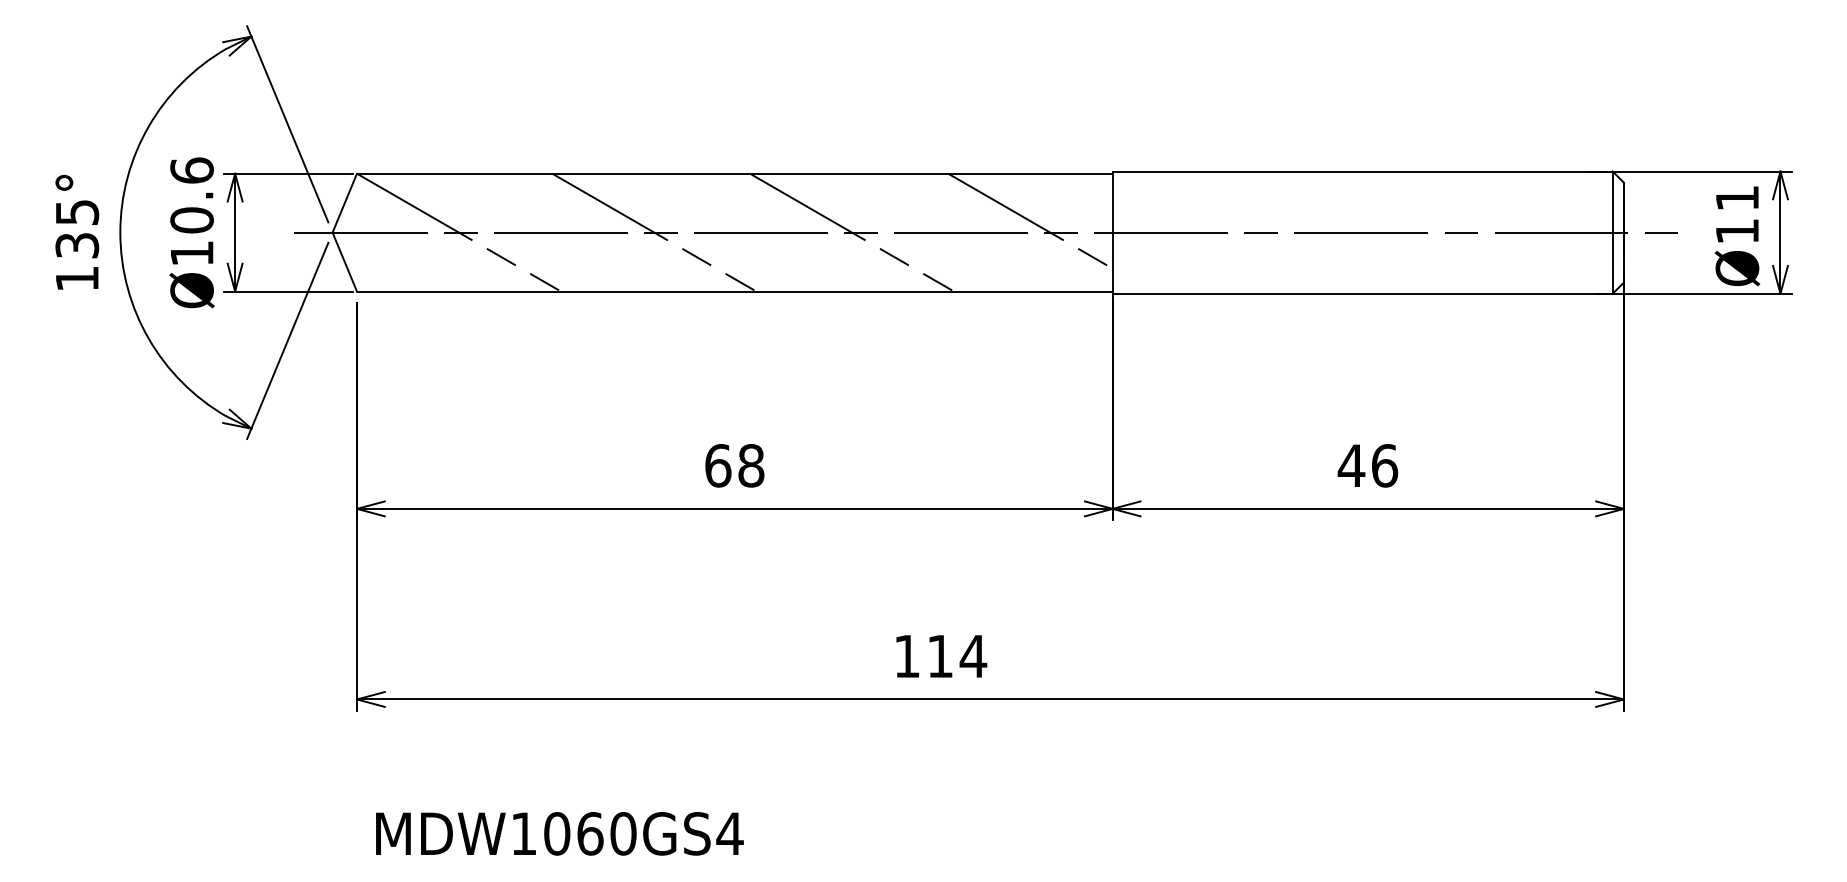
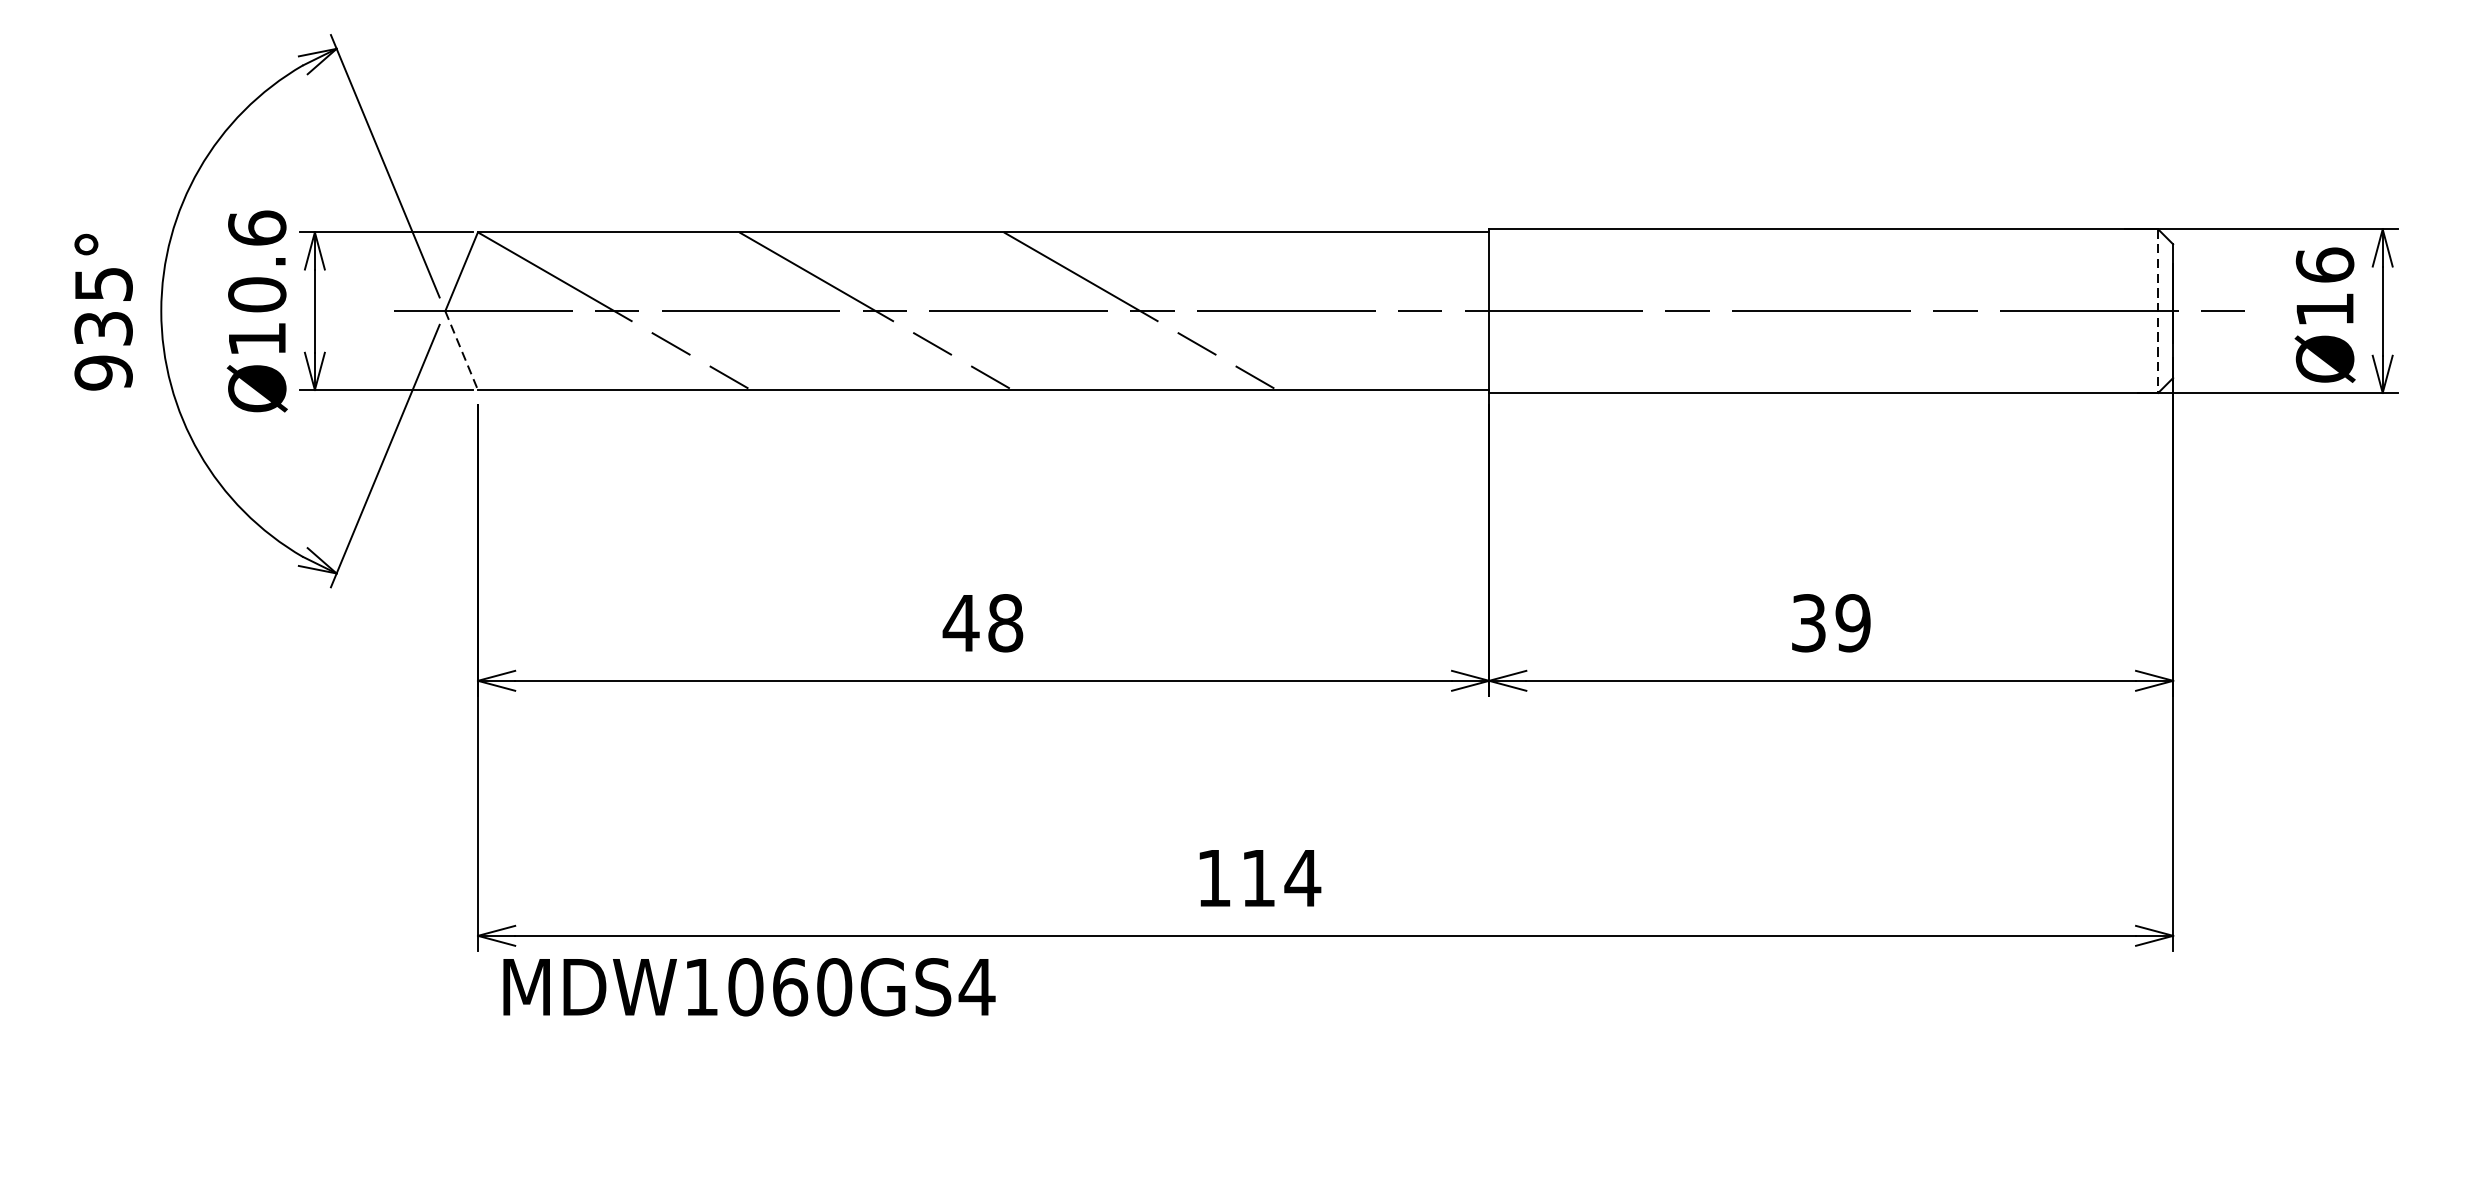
text: (1737, 198) -> (2325, 265), Ø11 -> Ø16
line: (1030, 220) -> (1379, 294), removed
line: (1612, 233) -> (2157, 312), solid -> dashed
line: (344, 262) -> (461, 351), solid -> dashed
text: (77, 278) -> (103, 372), 135° -> 935°
text: (717, 465) -> (960, 622), 68 -> 48
text: (1367, 465) -> (1830, 622), 46 -> 39
text: (559, 833) -> (748, 986), moved

